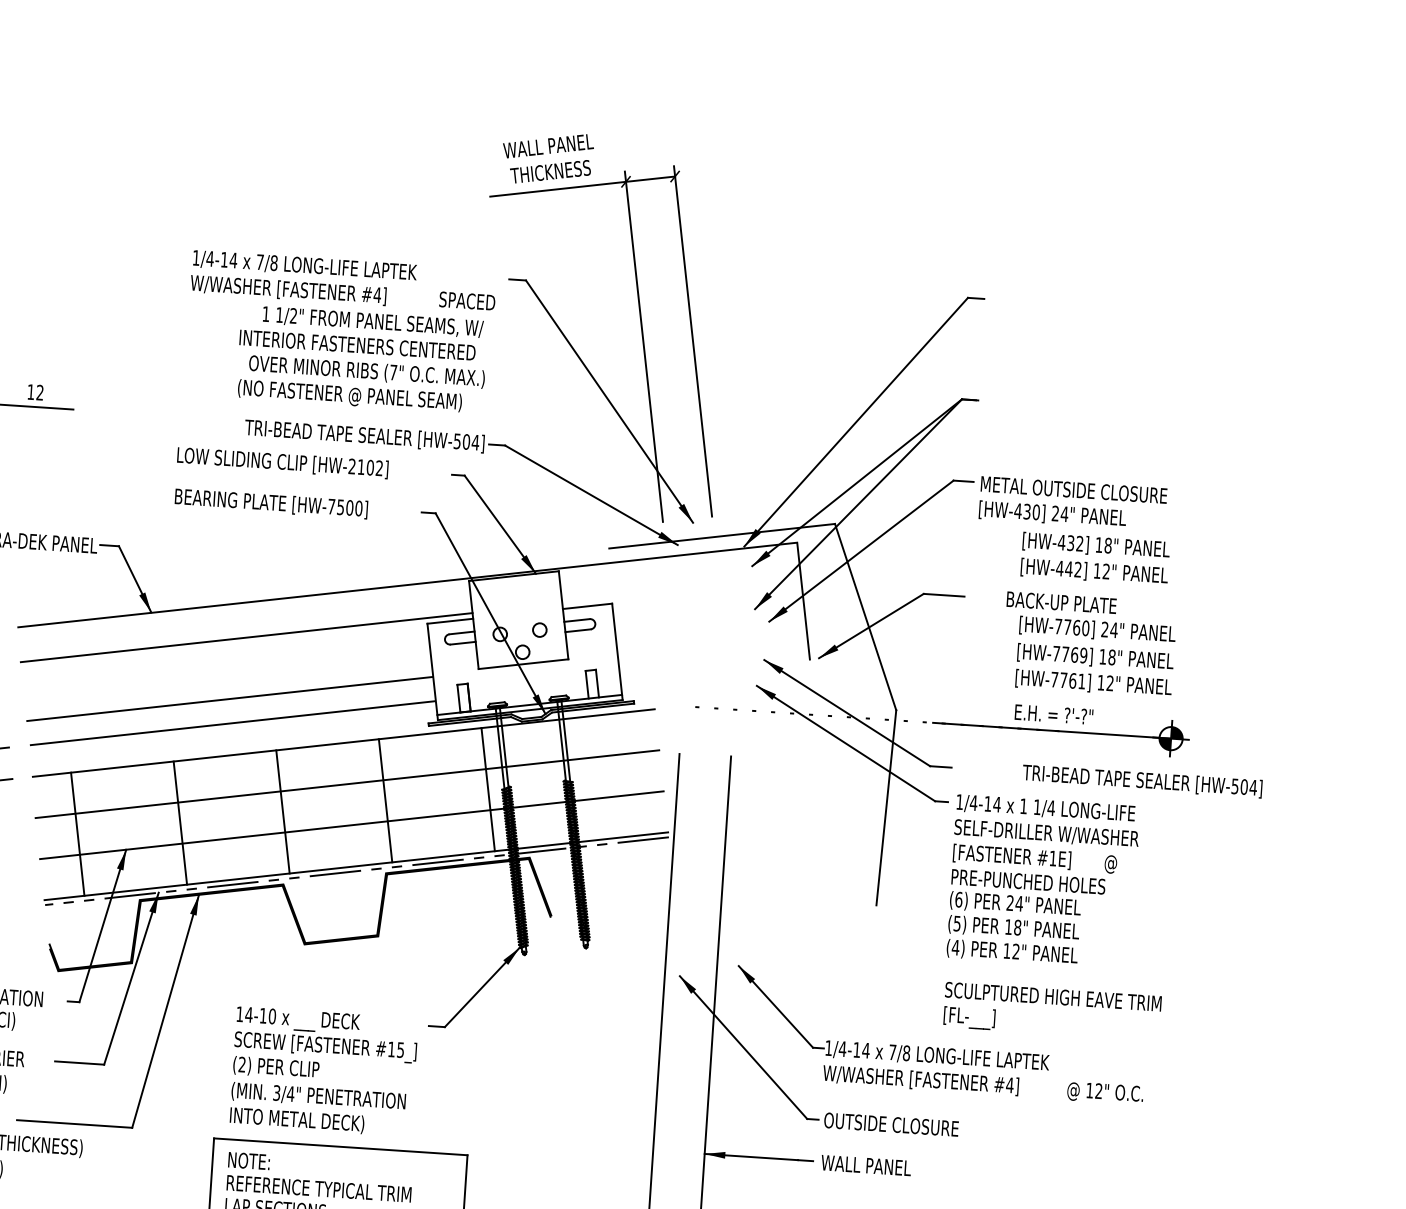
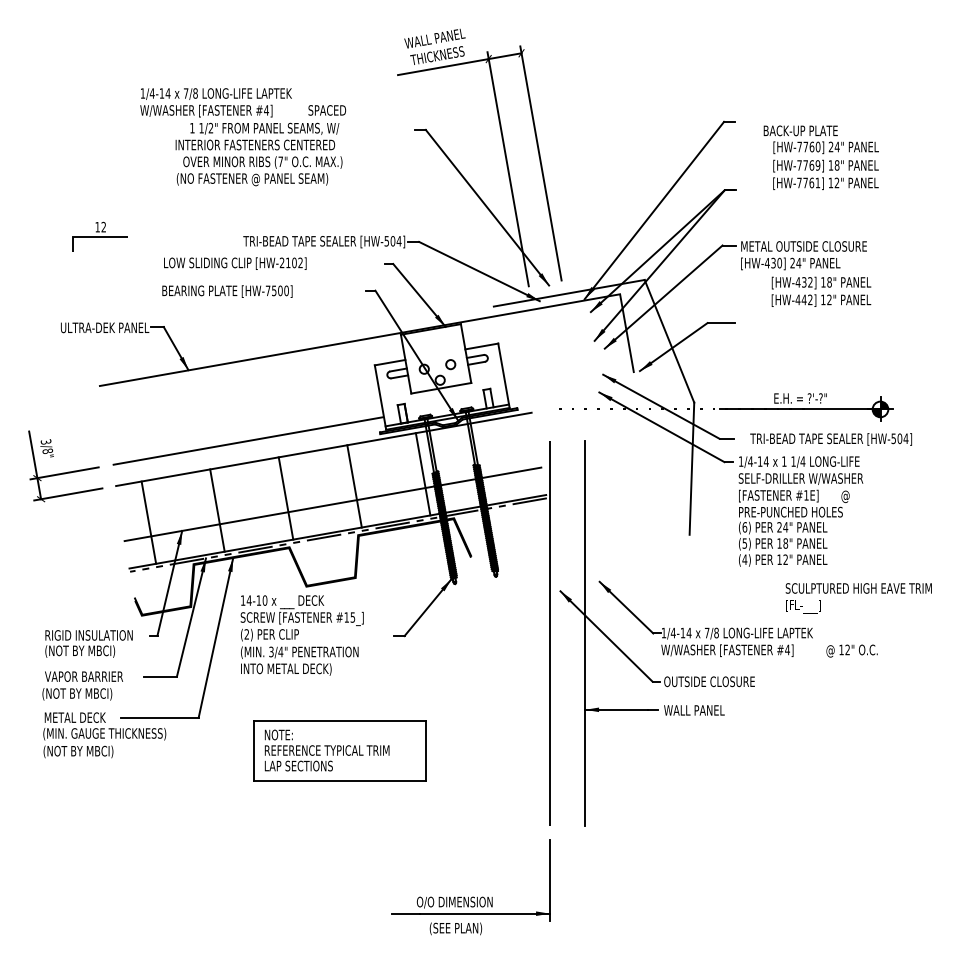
text: (337, 332) -> (241, 137), moved
text: (283, 462) -> (235, 263), moved
text: (271, 503) -> (227, 291), moved
line: (246, 637) -> (253, 382), removed
text: (1088, 644) -> (820, 157), moved
line: (228, 698) -> (244, 424), removed
text: (1141, 781) -> (830, 439), moved
line: (346, 783) -> (327, 476), removed
text: (1051, 1011) -> (858, 598), moved
text: (322, 1071) -> (301, 635), moved

